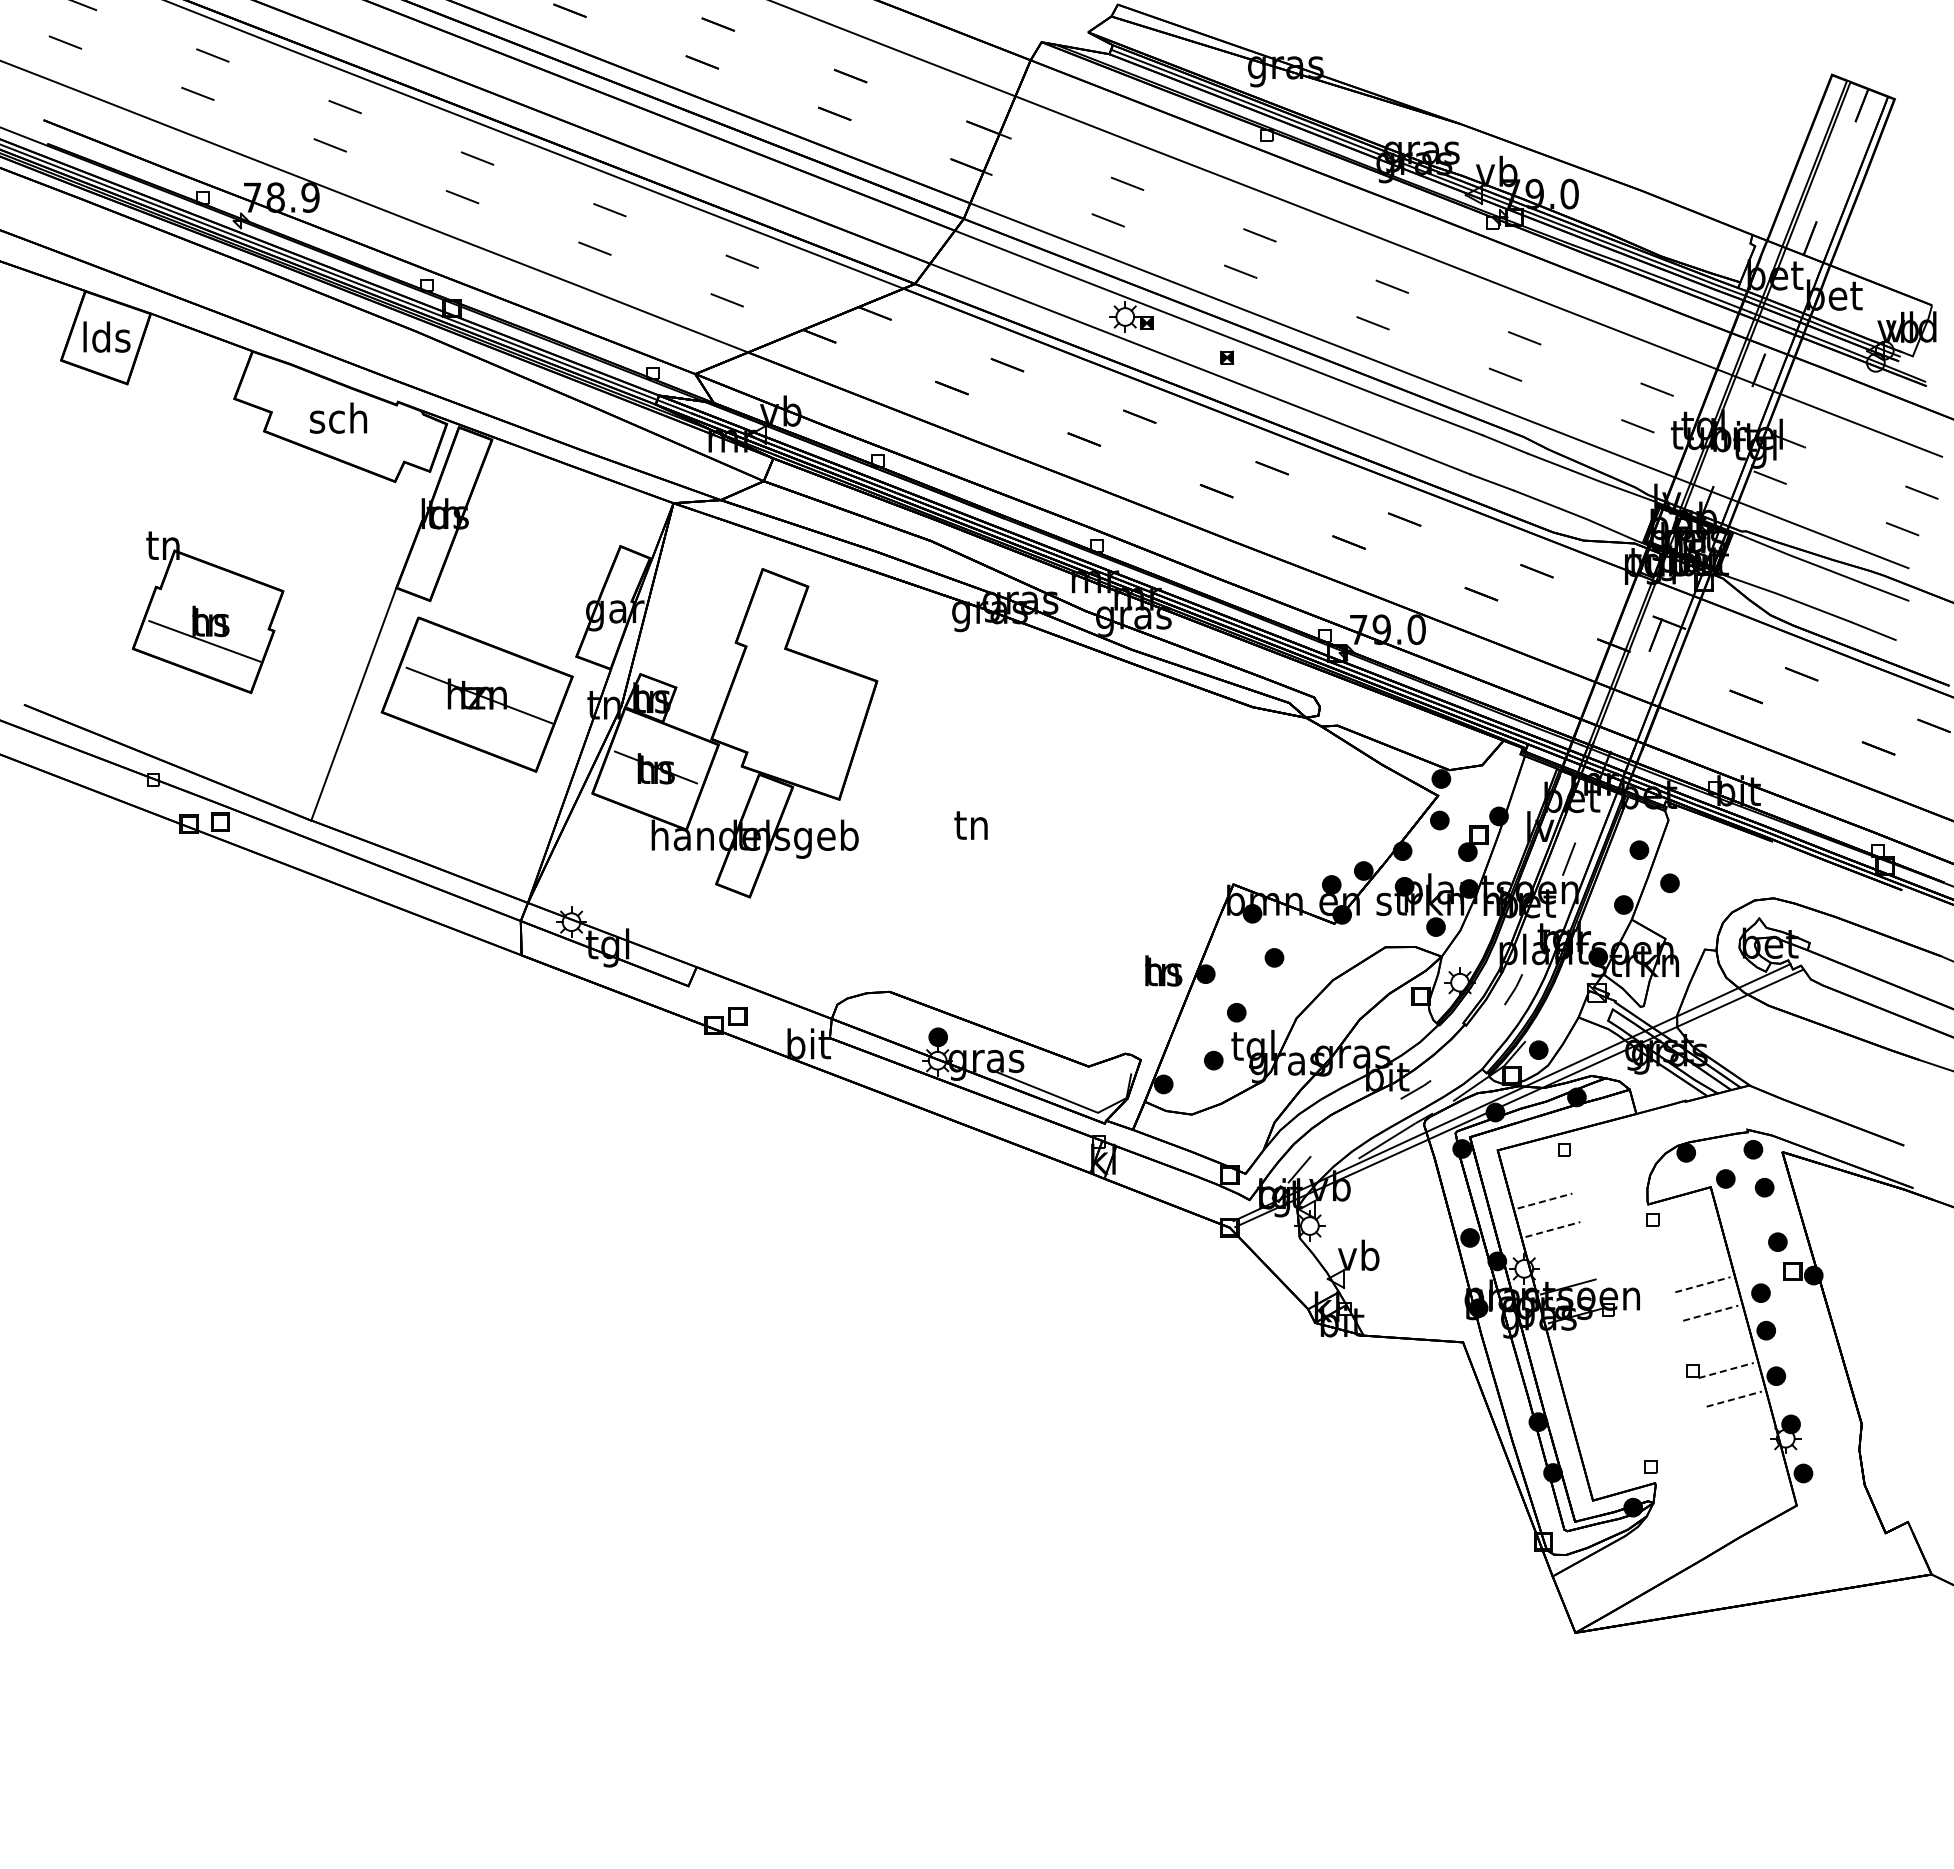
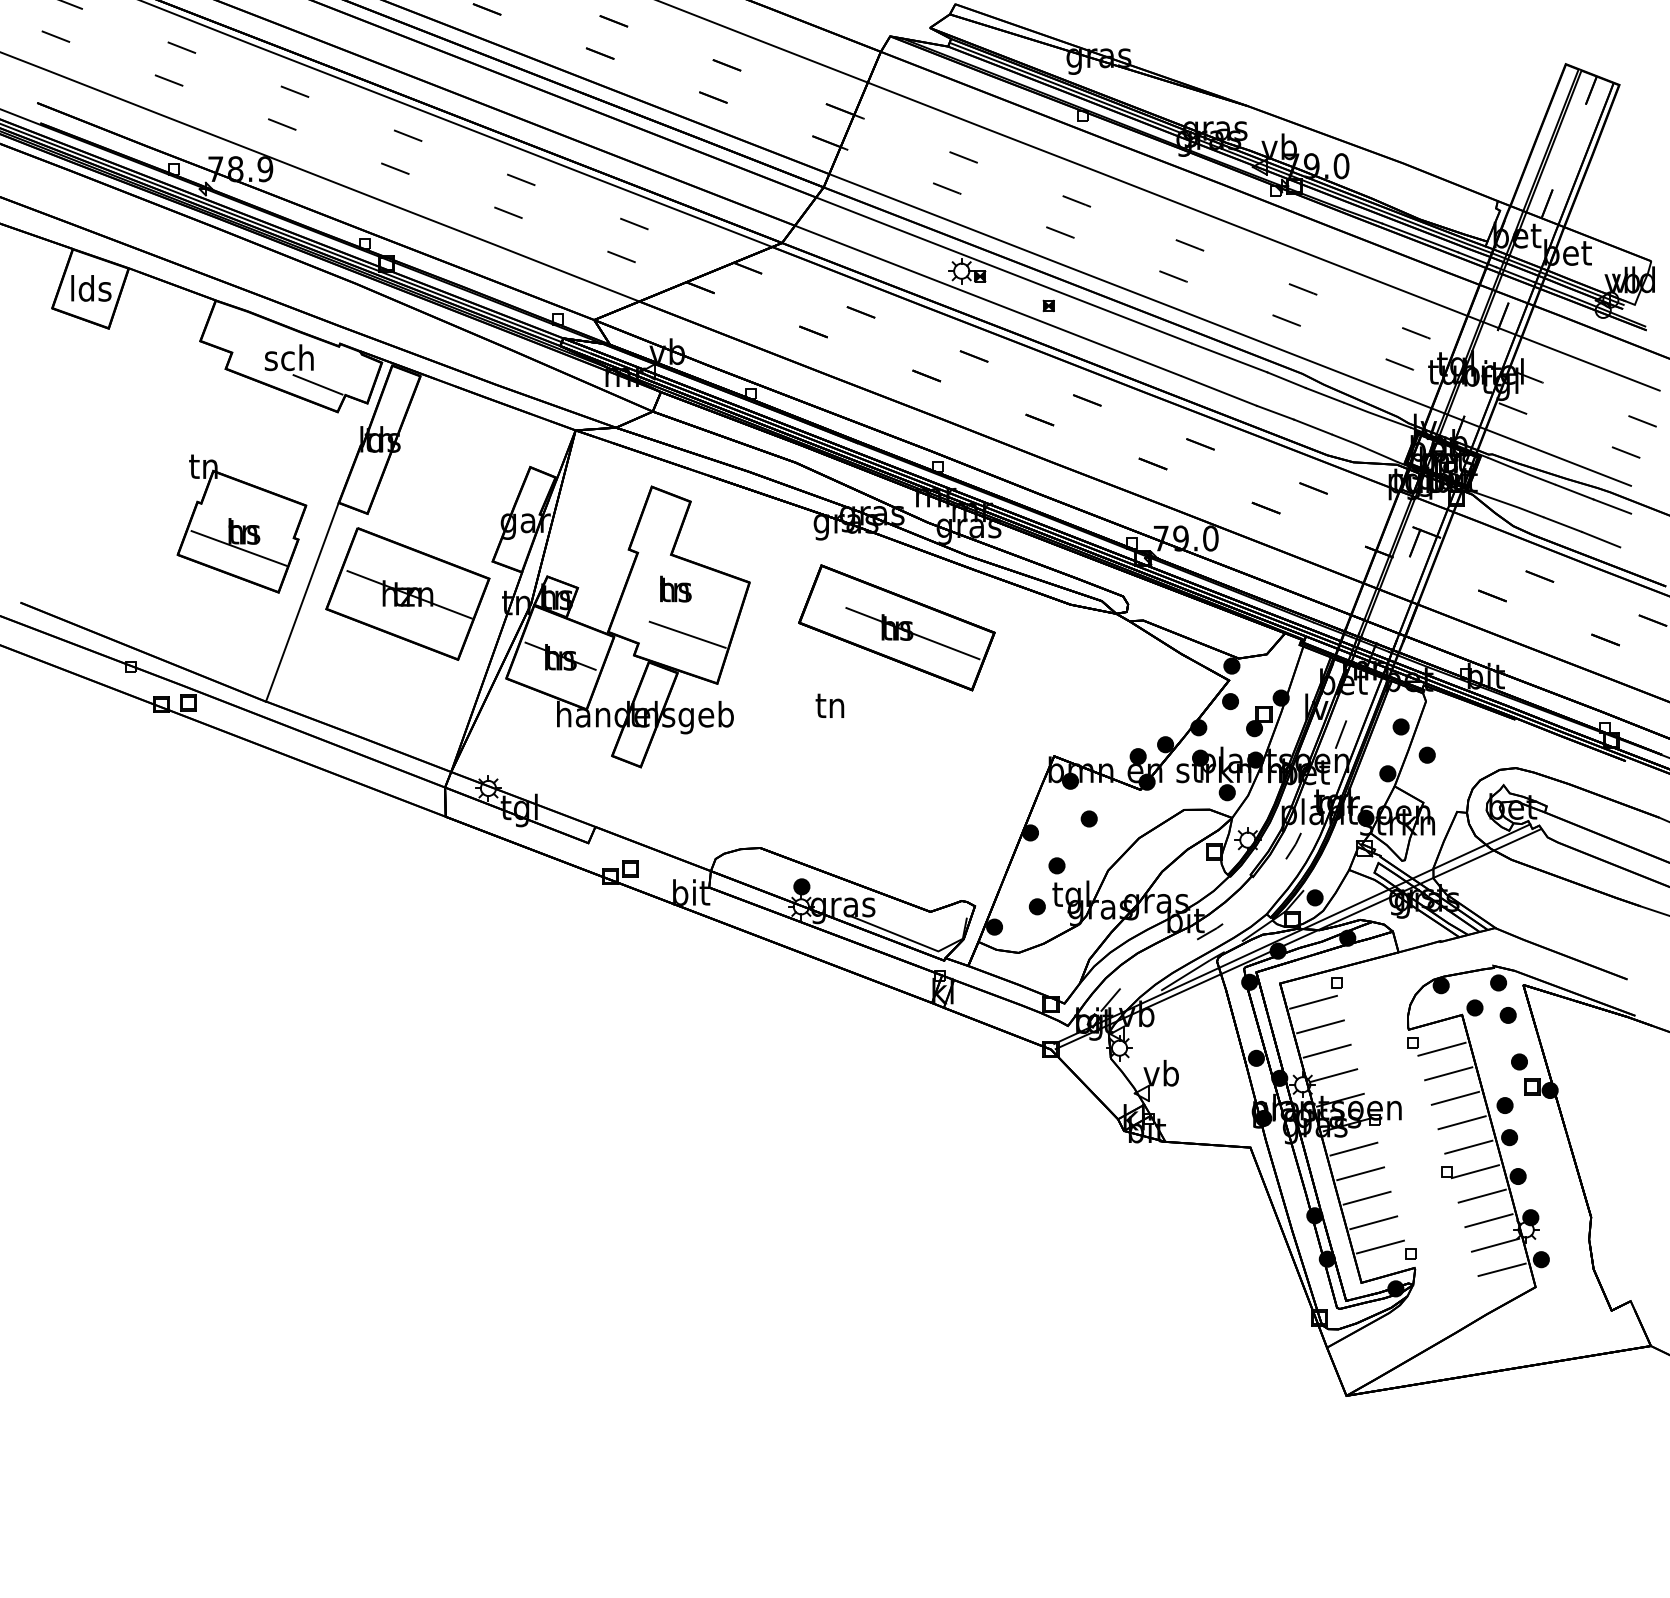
line: (371, 449) -> (317, 384), added
part: (207, 612) -> (241, 523), moved
part: (1049, 734) -> (896, 628), added
line: (804, 742) -> (687, 634), added
text: (1163, 970) -> (675, 588), moved
line: (1536, 1171) -> (1313, 1001), added
line: (1545, 1200) -> (1320, 1026), dashed -> solid
line: (1686, 1226) -> (1441, 1048), added
line: (1553, 1229) -> (1327, 1051), dashed -> solid
line: (1694, 1255) -> (1448, 1073), added
line: (1560, 1257) -> (1333, 1075), added
line: (1702, 1284) -> (1455, 1098), dashed -> solid
line: (1710, 1313) -> (1461, 1122), dashed -> solid
line: (1718, 1341) -> (1468, 1146), added
line: (1583, 1343) -> (1353, 1148), added
line: (1726, 1370) -> (1475, 1171), dashed -> solid
line: (1591, 1372) -> (1360, 1173), added
line: (1734, 1399) -> (1482, 1196), dashed -> solid
line: (1599, 1401) -> (1367, 1198), added
line: (1741, 1427) -> (1488, 1220), added
line: (1606, 1429) -> (1373, 1222), added
line: (1749, 1456) -> (1495, 1245), added
line: (1614, 1458) -> (1379, 1246), added
line: (1757, 1485) -> (1502, 1269), added

